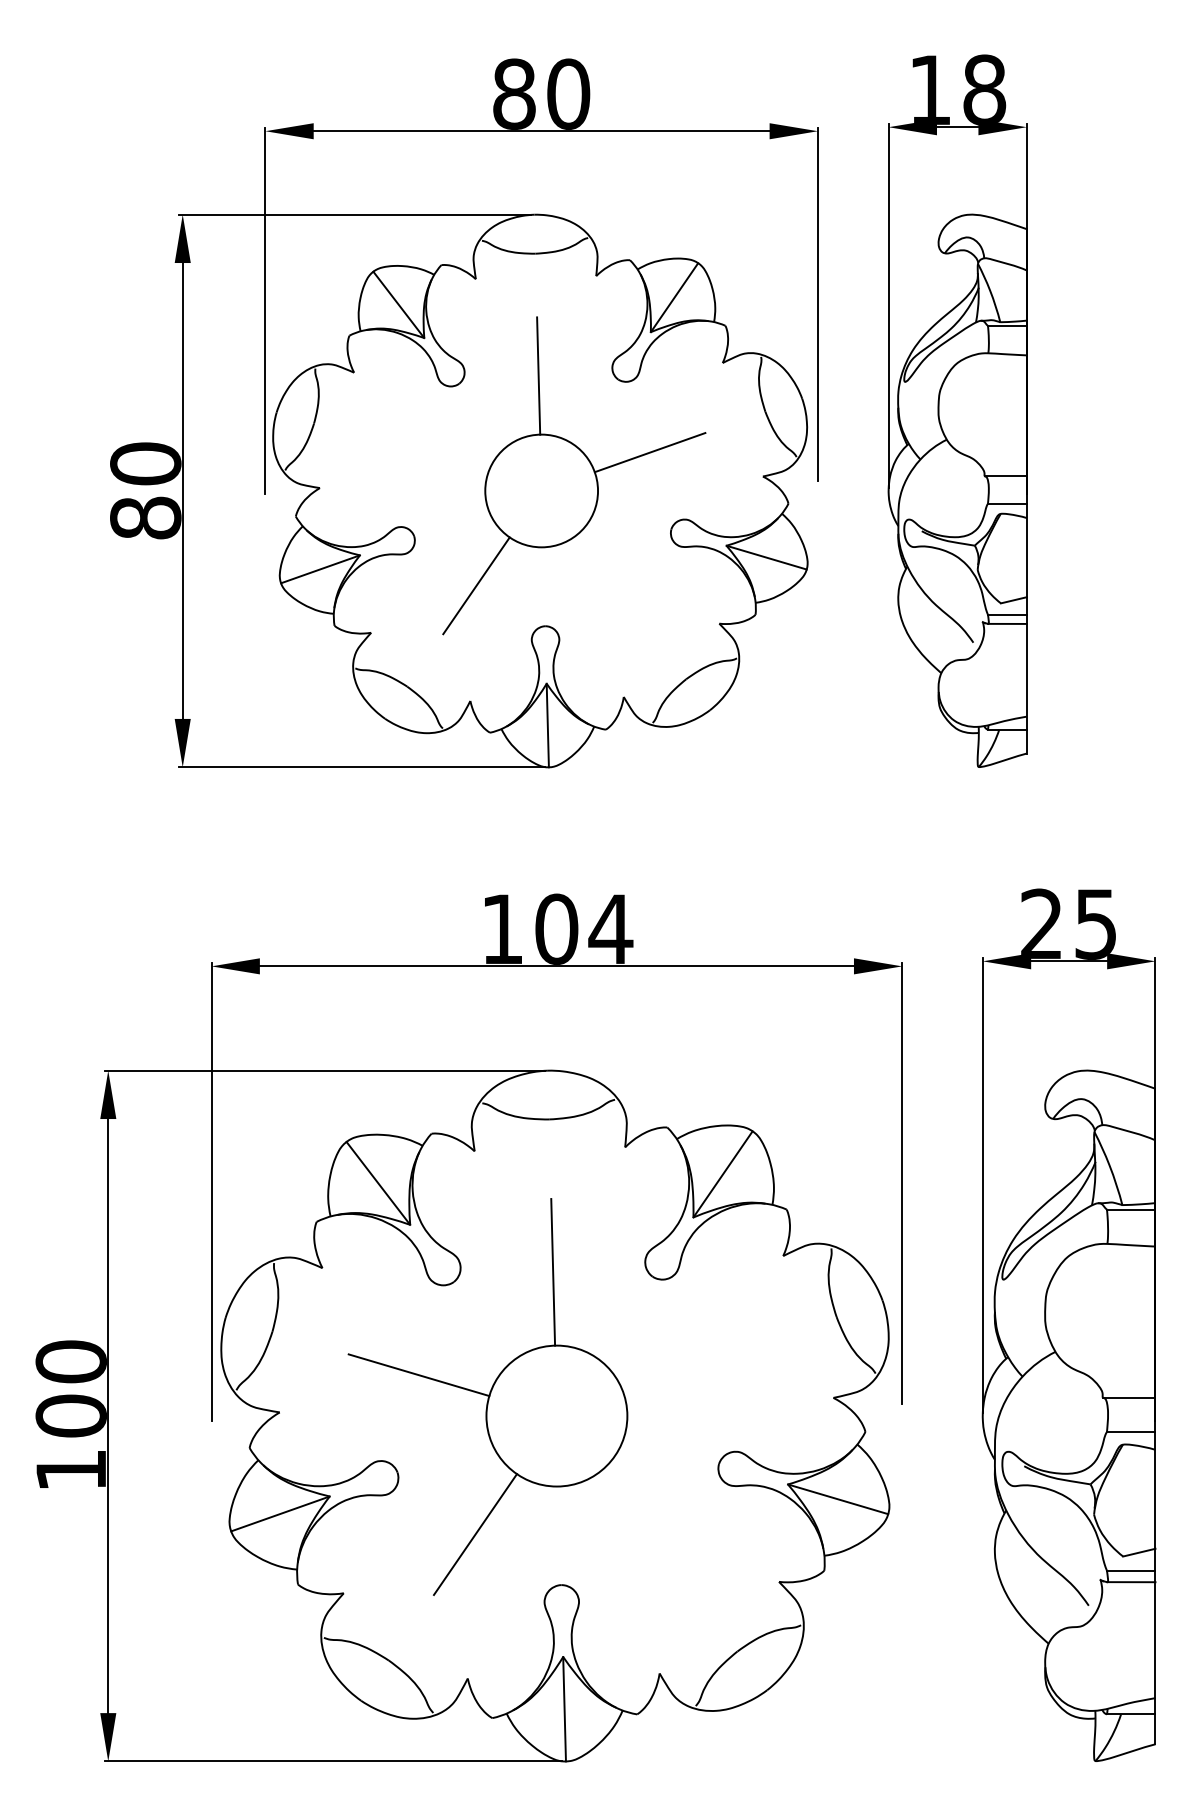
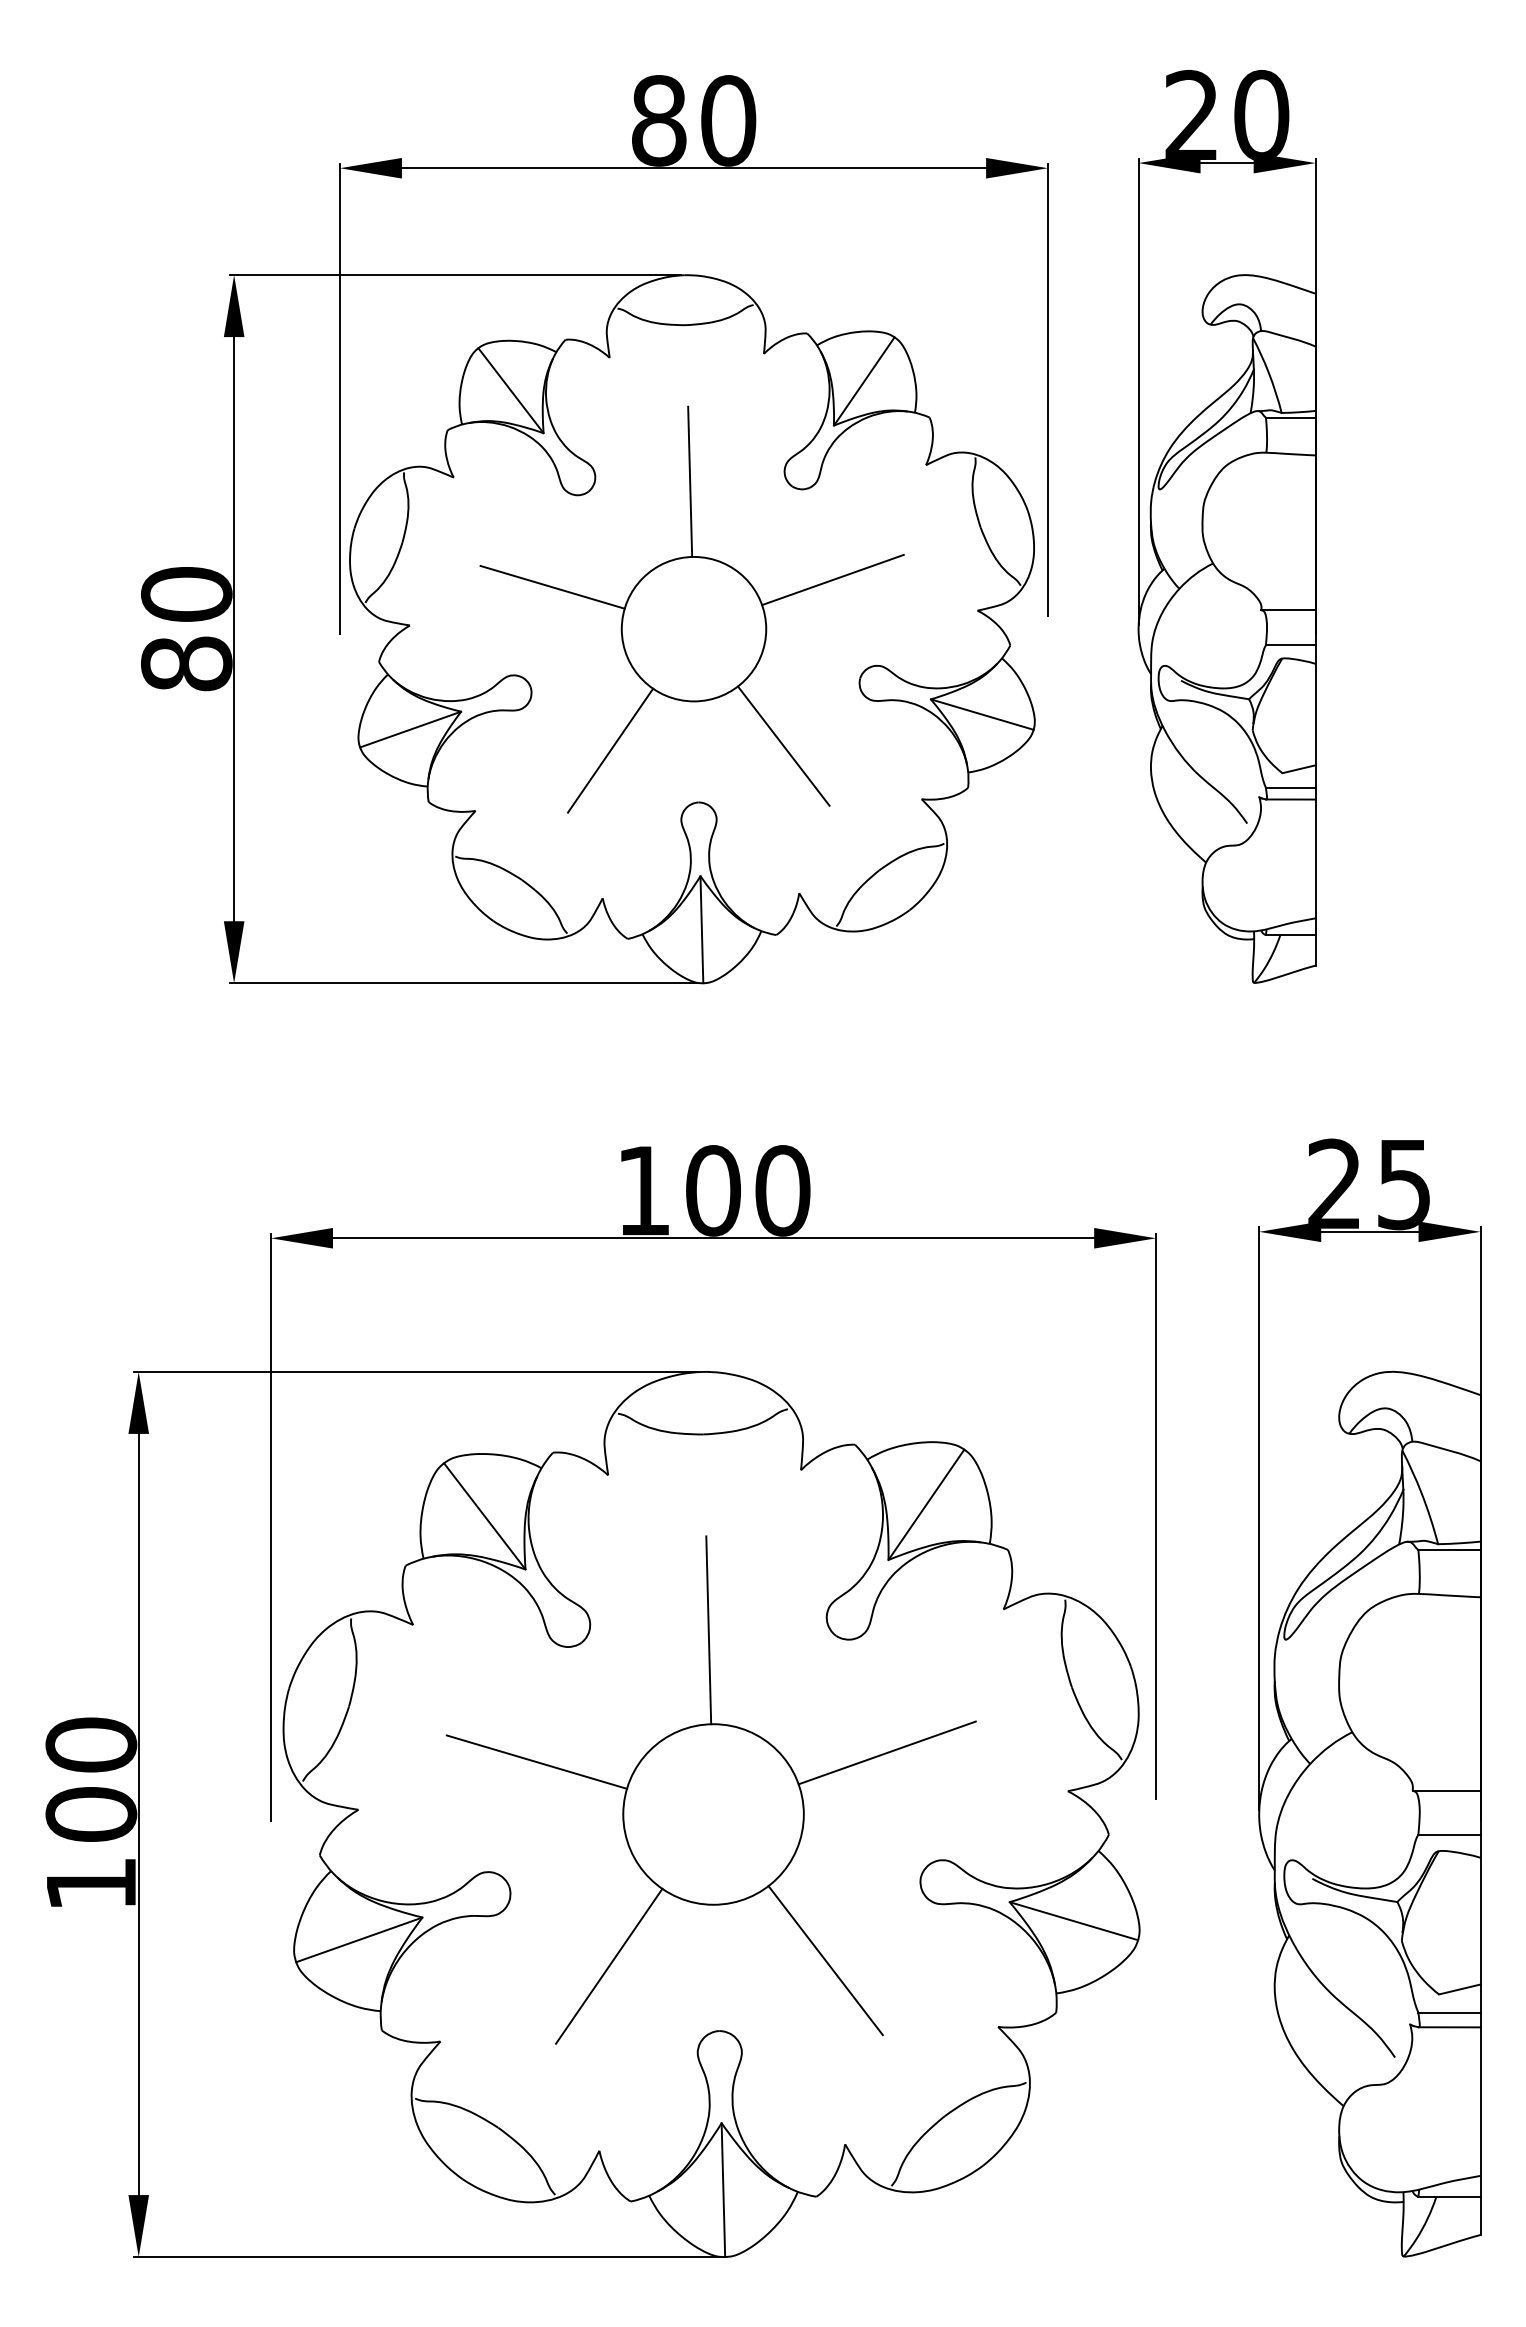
text: (957, 89) -> (1226, 114), 18 -> 20
line: (431, 458) -> (552, 587), added
line: (611, 581) -> (783, 745), added
text: (610, 928) -> (782, 1189), 104 -> 100
line: (692, 1367) -> (887, 1752), added
line: (644, 1529) -> (825, 1959), added

